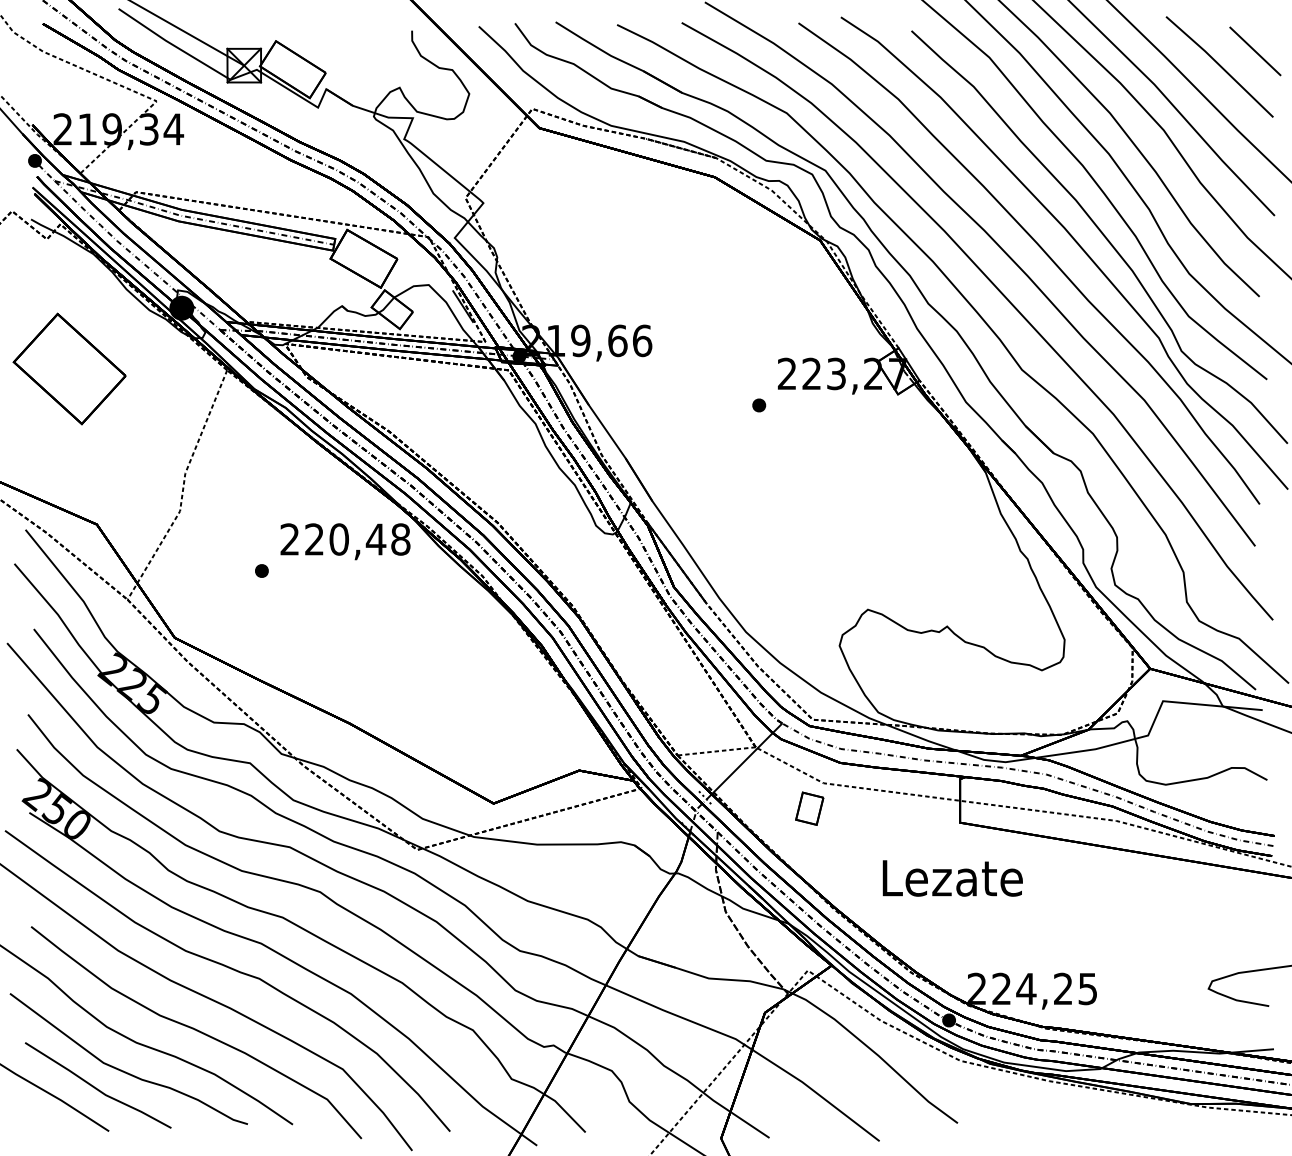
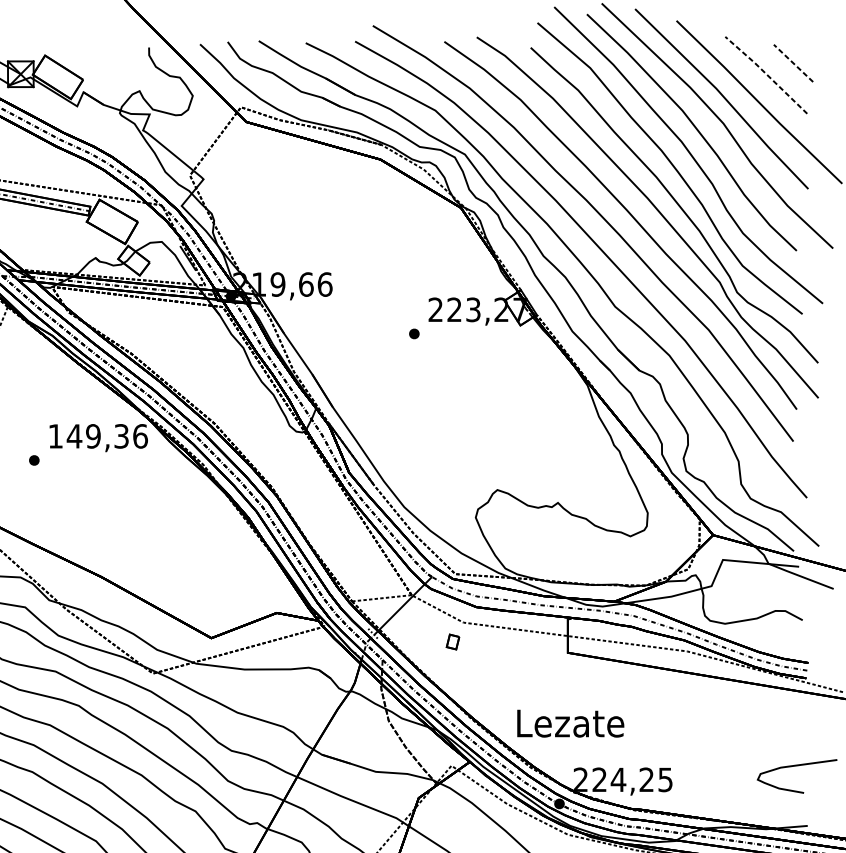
line: (1255, 51) -> (793, 63), solid -> dashed
line: (1220, 65) -> (766, 74), solid -> dashed
text: (345, 539) -> (98, 436), 220,48 -> 149,36
part: (809, 808) -> (452, 641), size x0.6
text: (952, 878) -> (570, 723), moved

